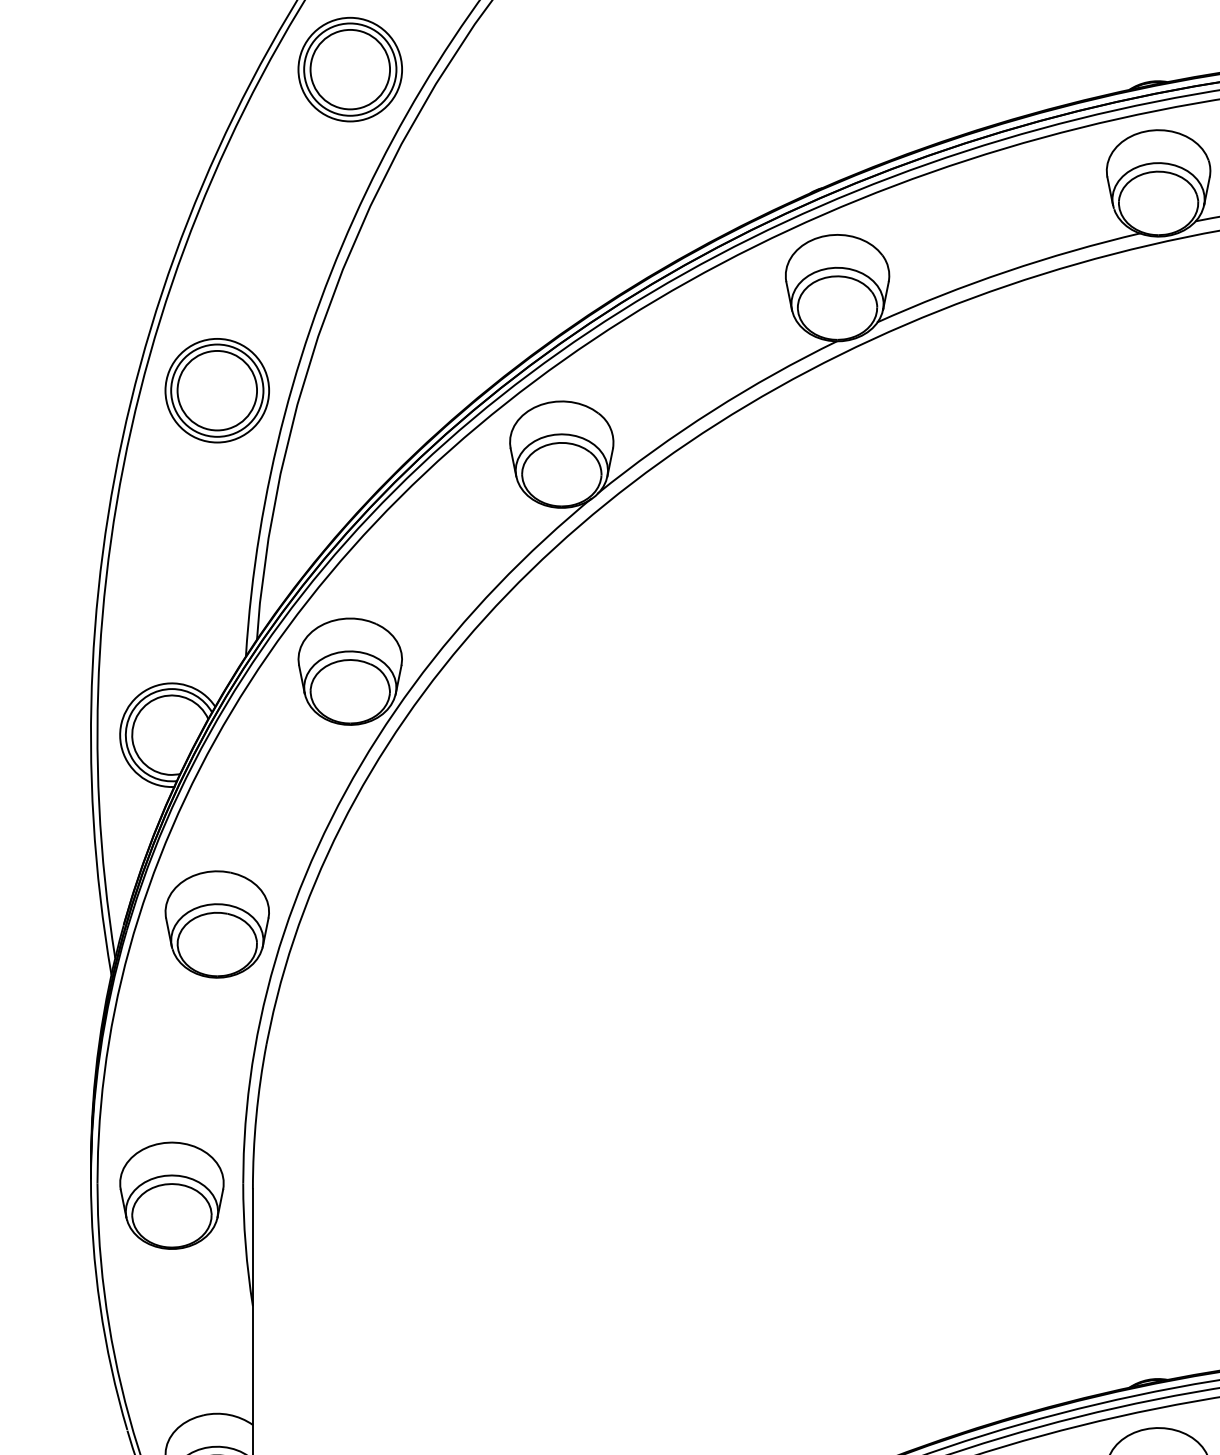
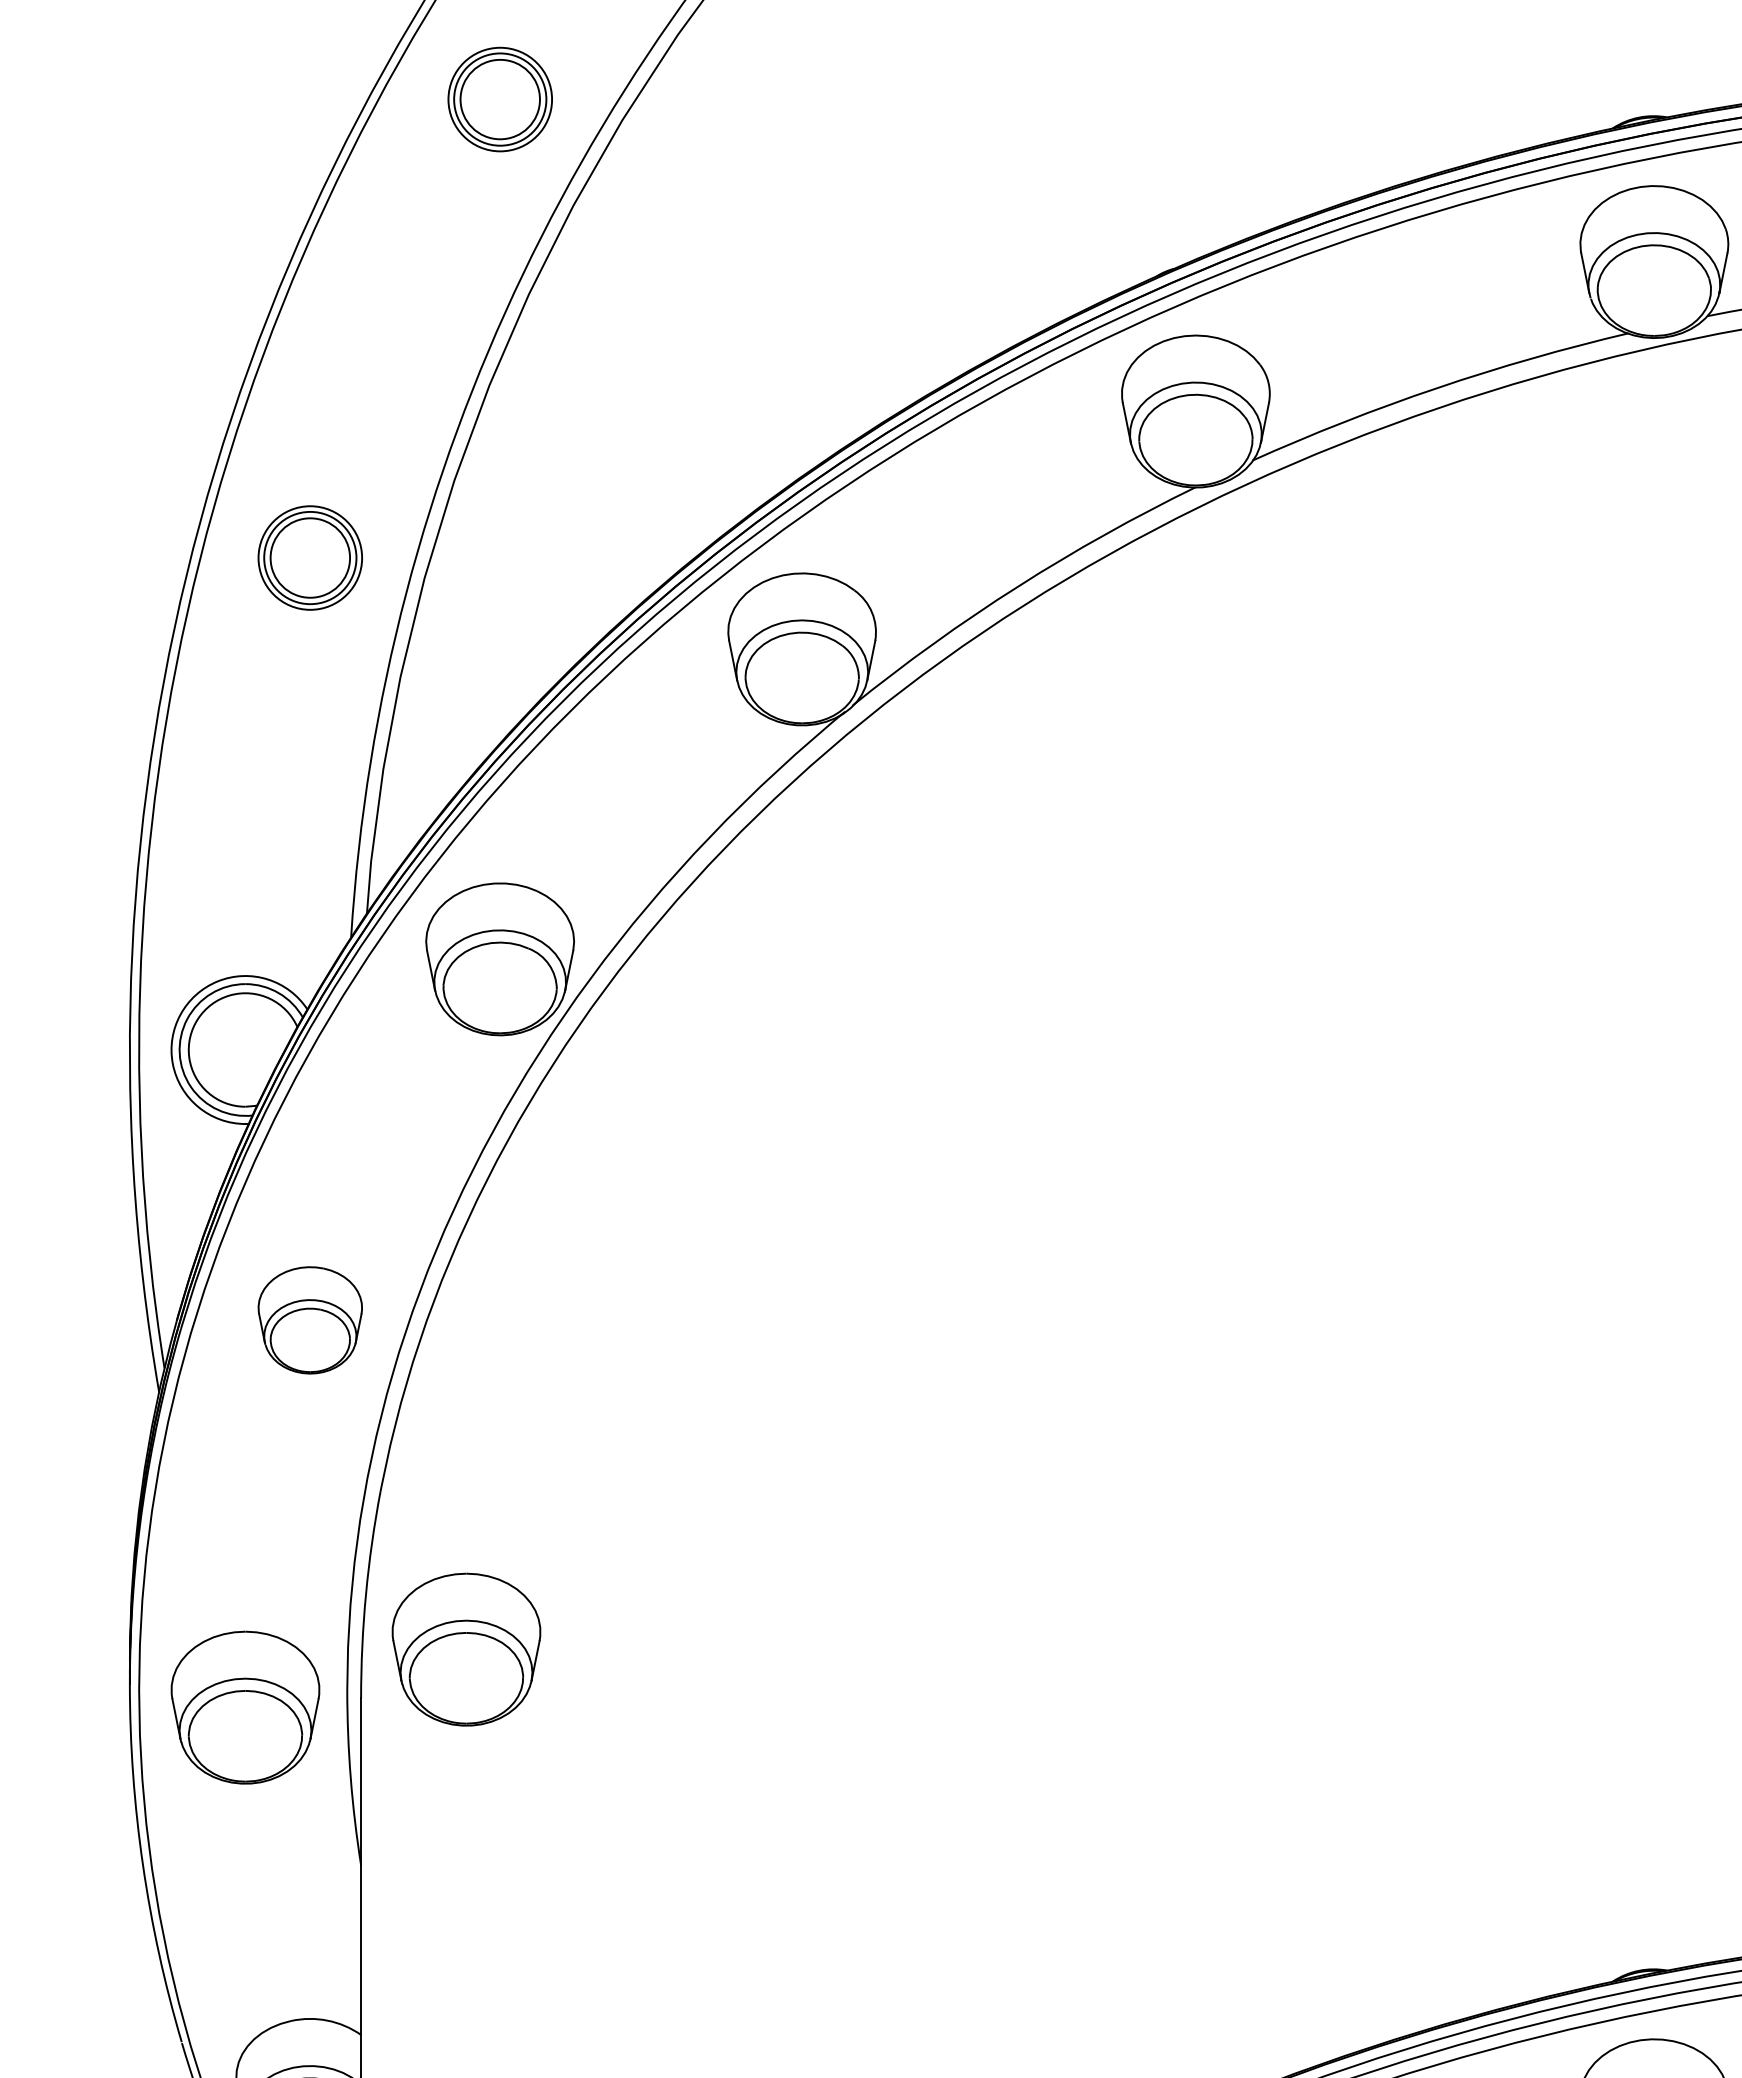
part: (350, 69) -> (500, 99), size x0.7
part: (217, 390) -> (310, 557), size x0.7
part: (217, 924) -> (310, 1320), size x0.7
part: (326, 1155) -> (466, 1649), added

